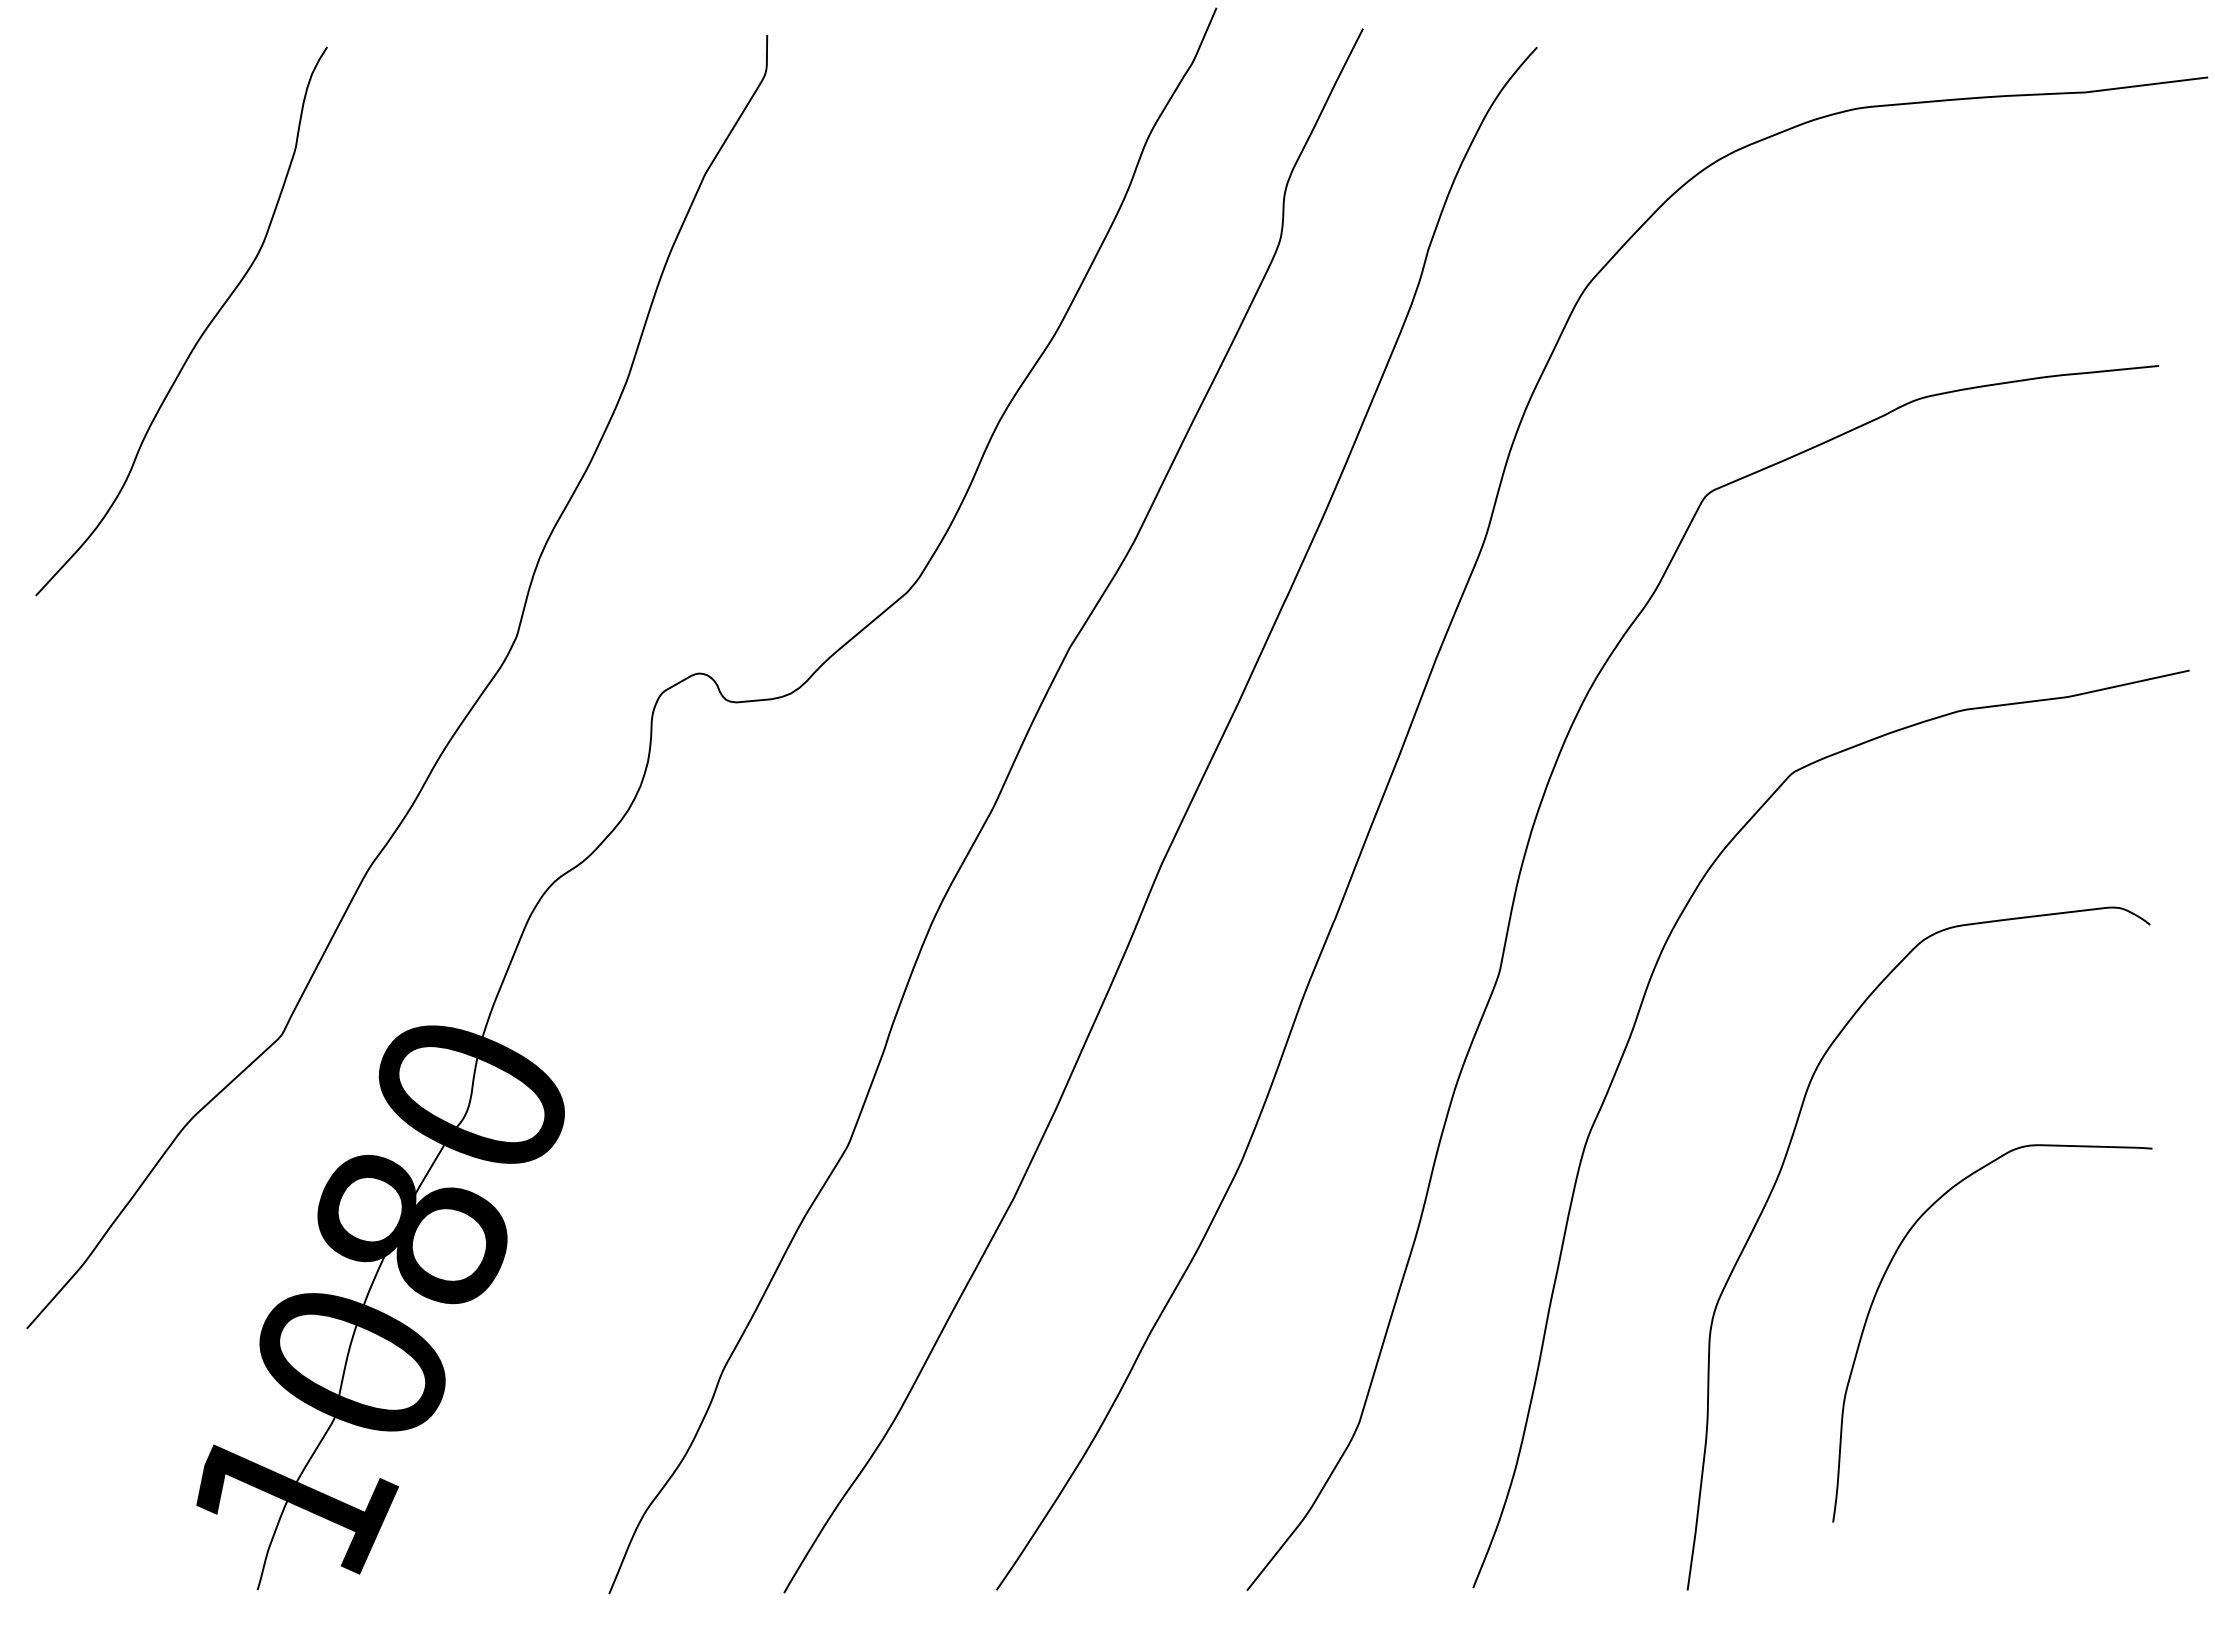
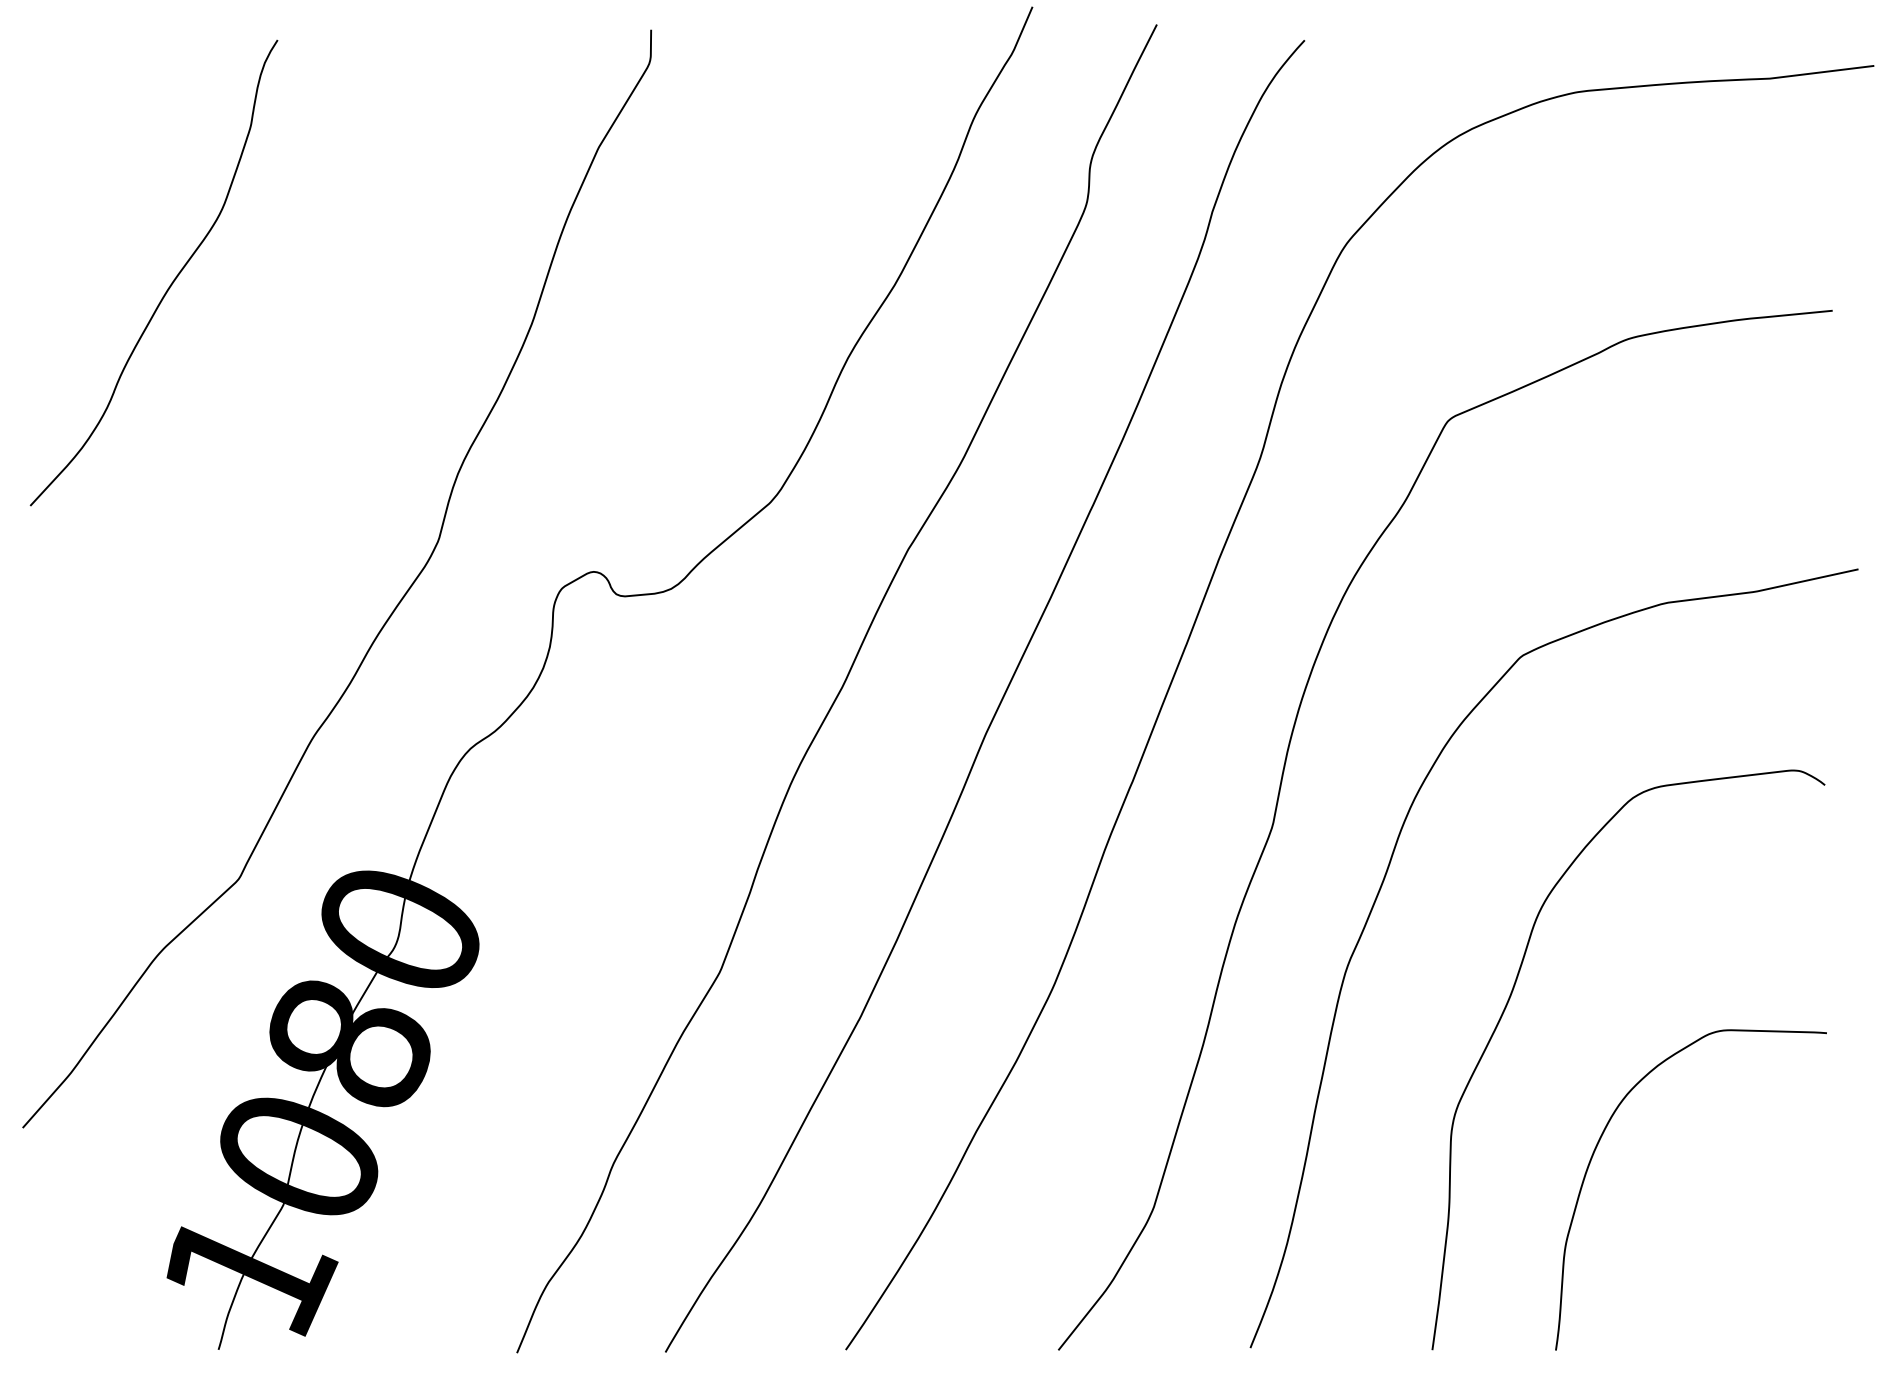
curve: (1880, 1285) -> (1596, 1149), moved

